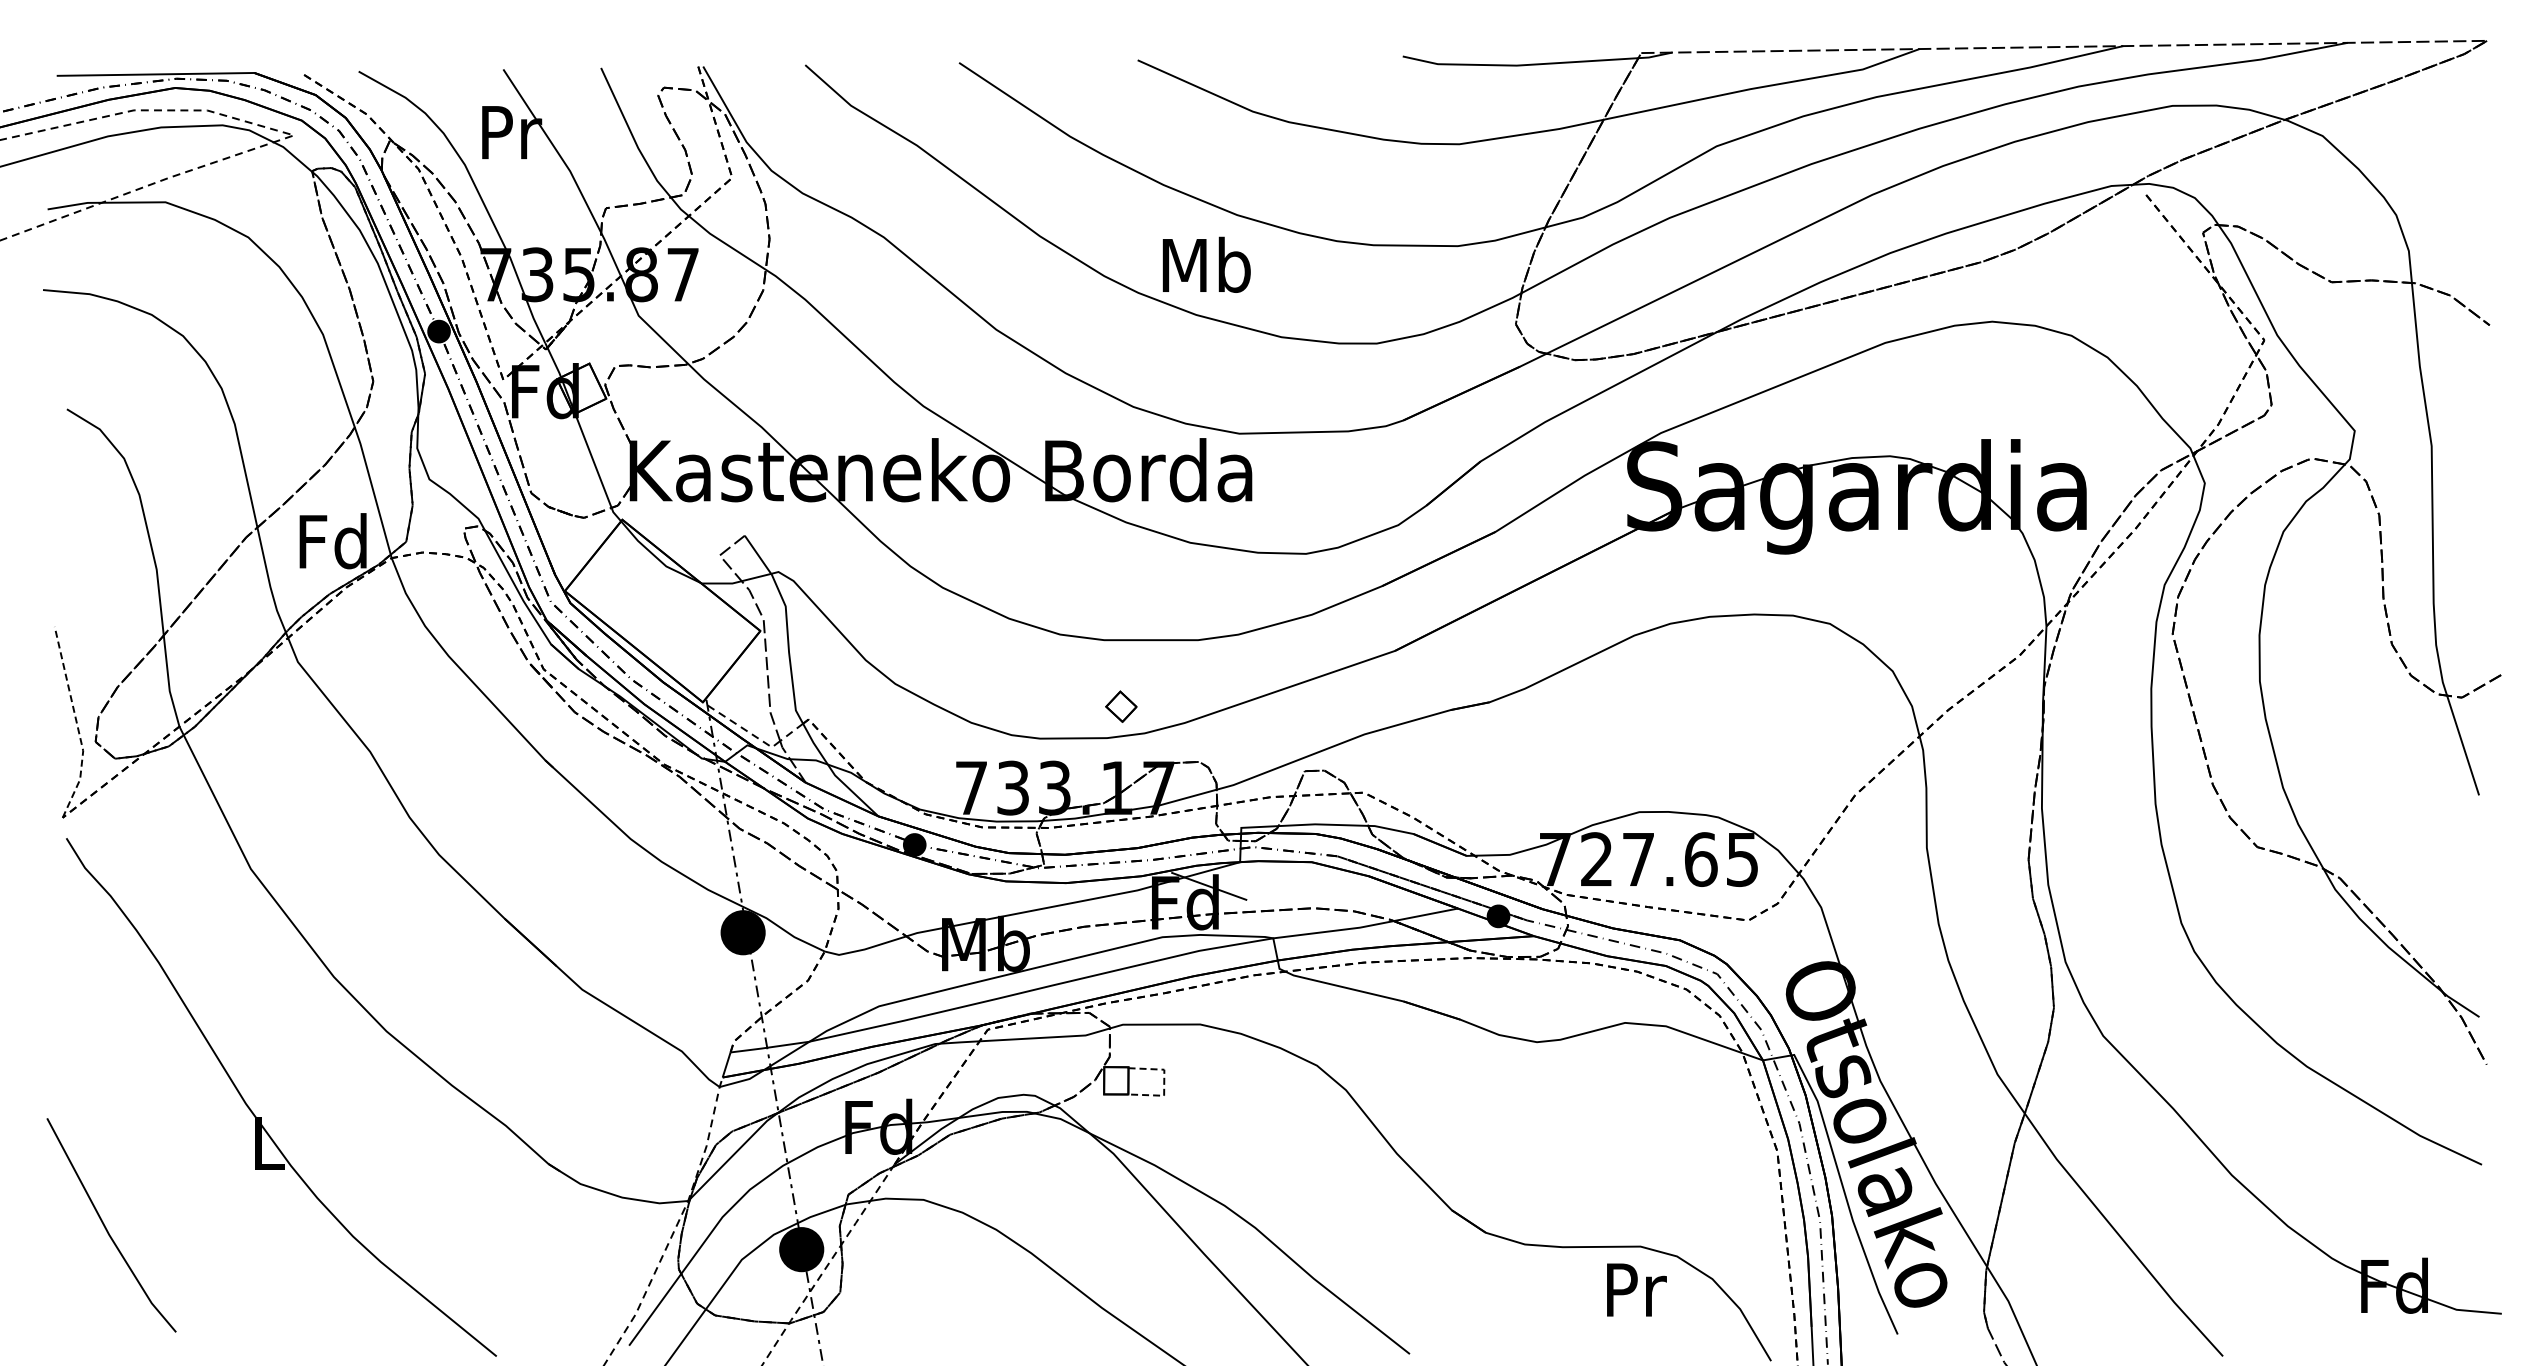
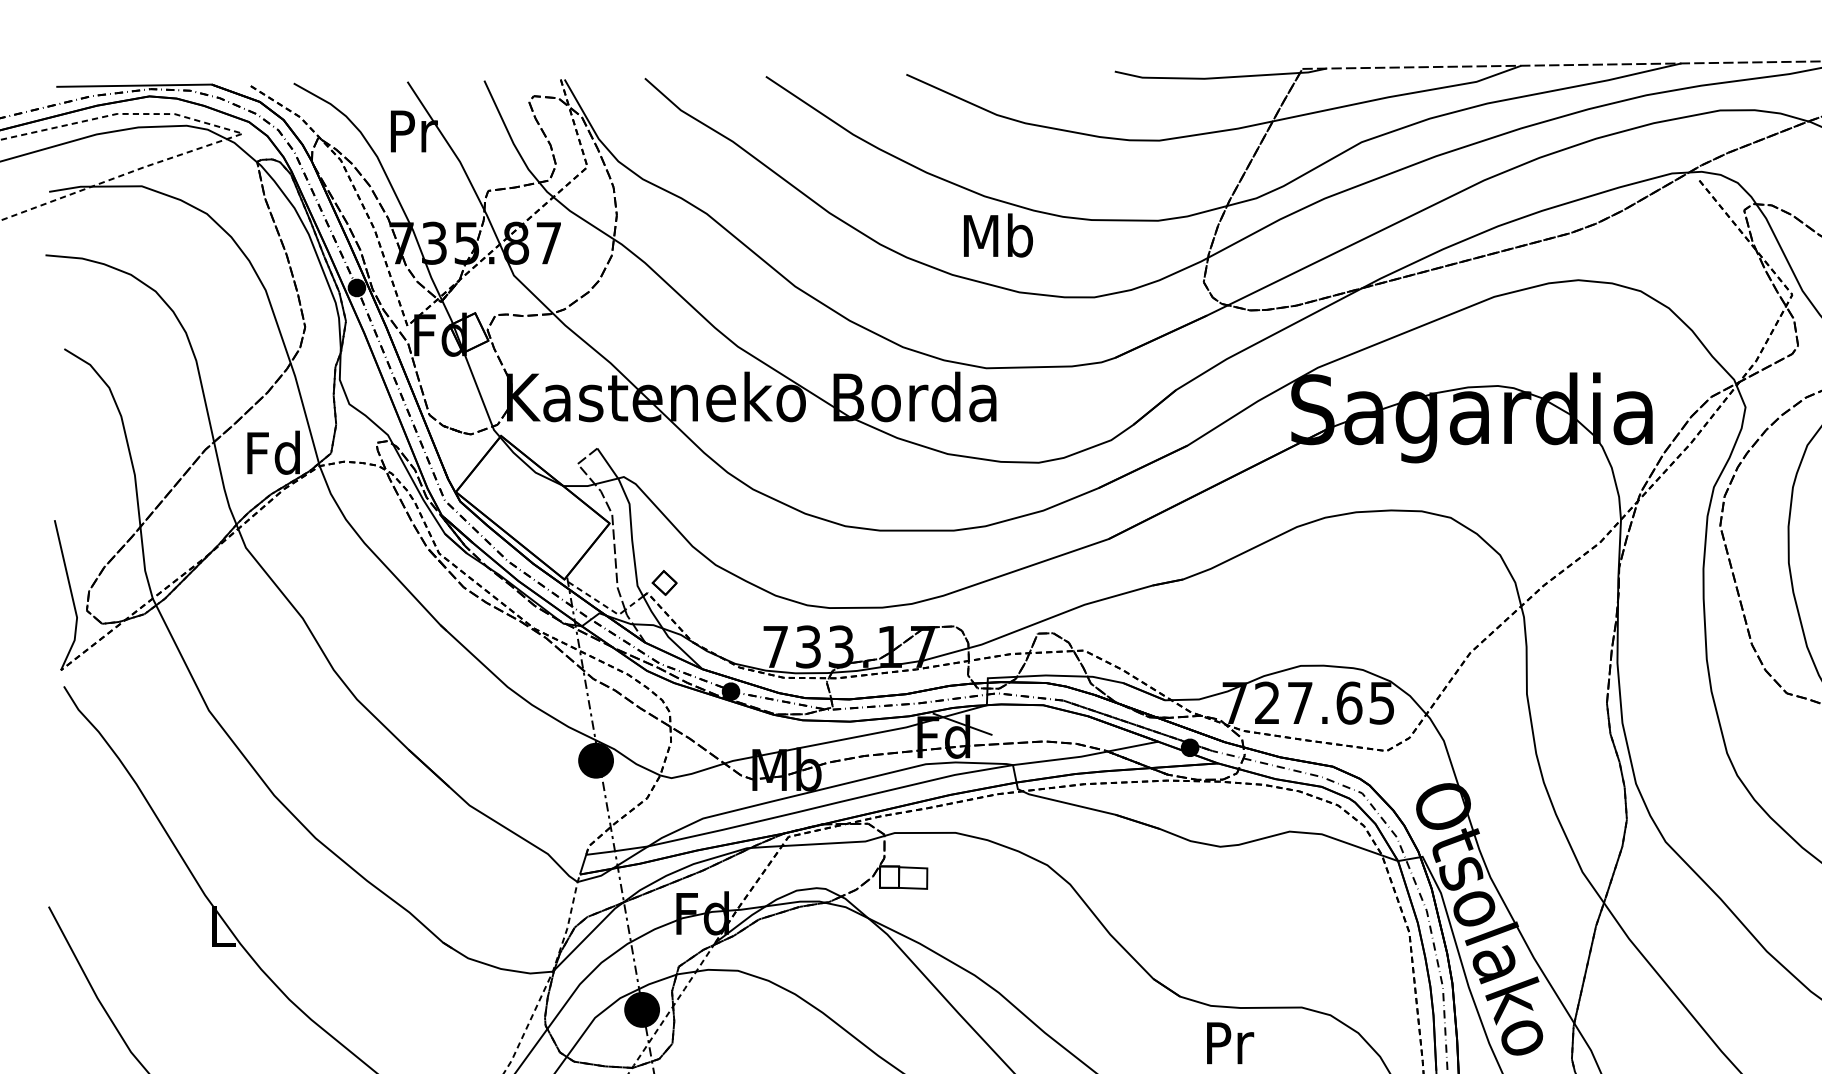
text: (1206, 264) -> (998, 235), moved
part: (1121, 706) -> (664, 582), moved
line: (77, 724) -> (72, 596), dashed -> solid
line: (1164, 1083) -> (927, 879), dashed -> solid
text: (1636, 1289) -> (1230, 1042), moved

